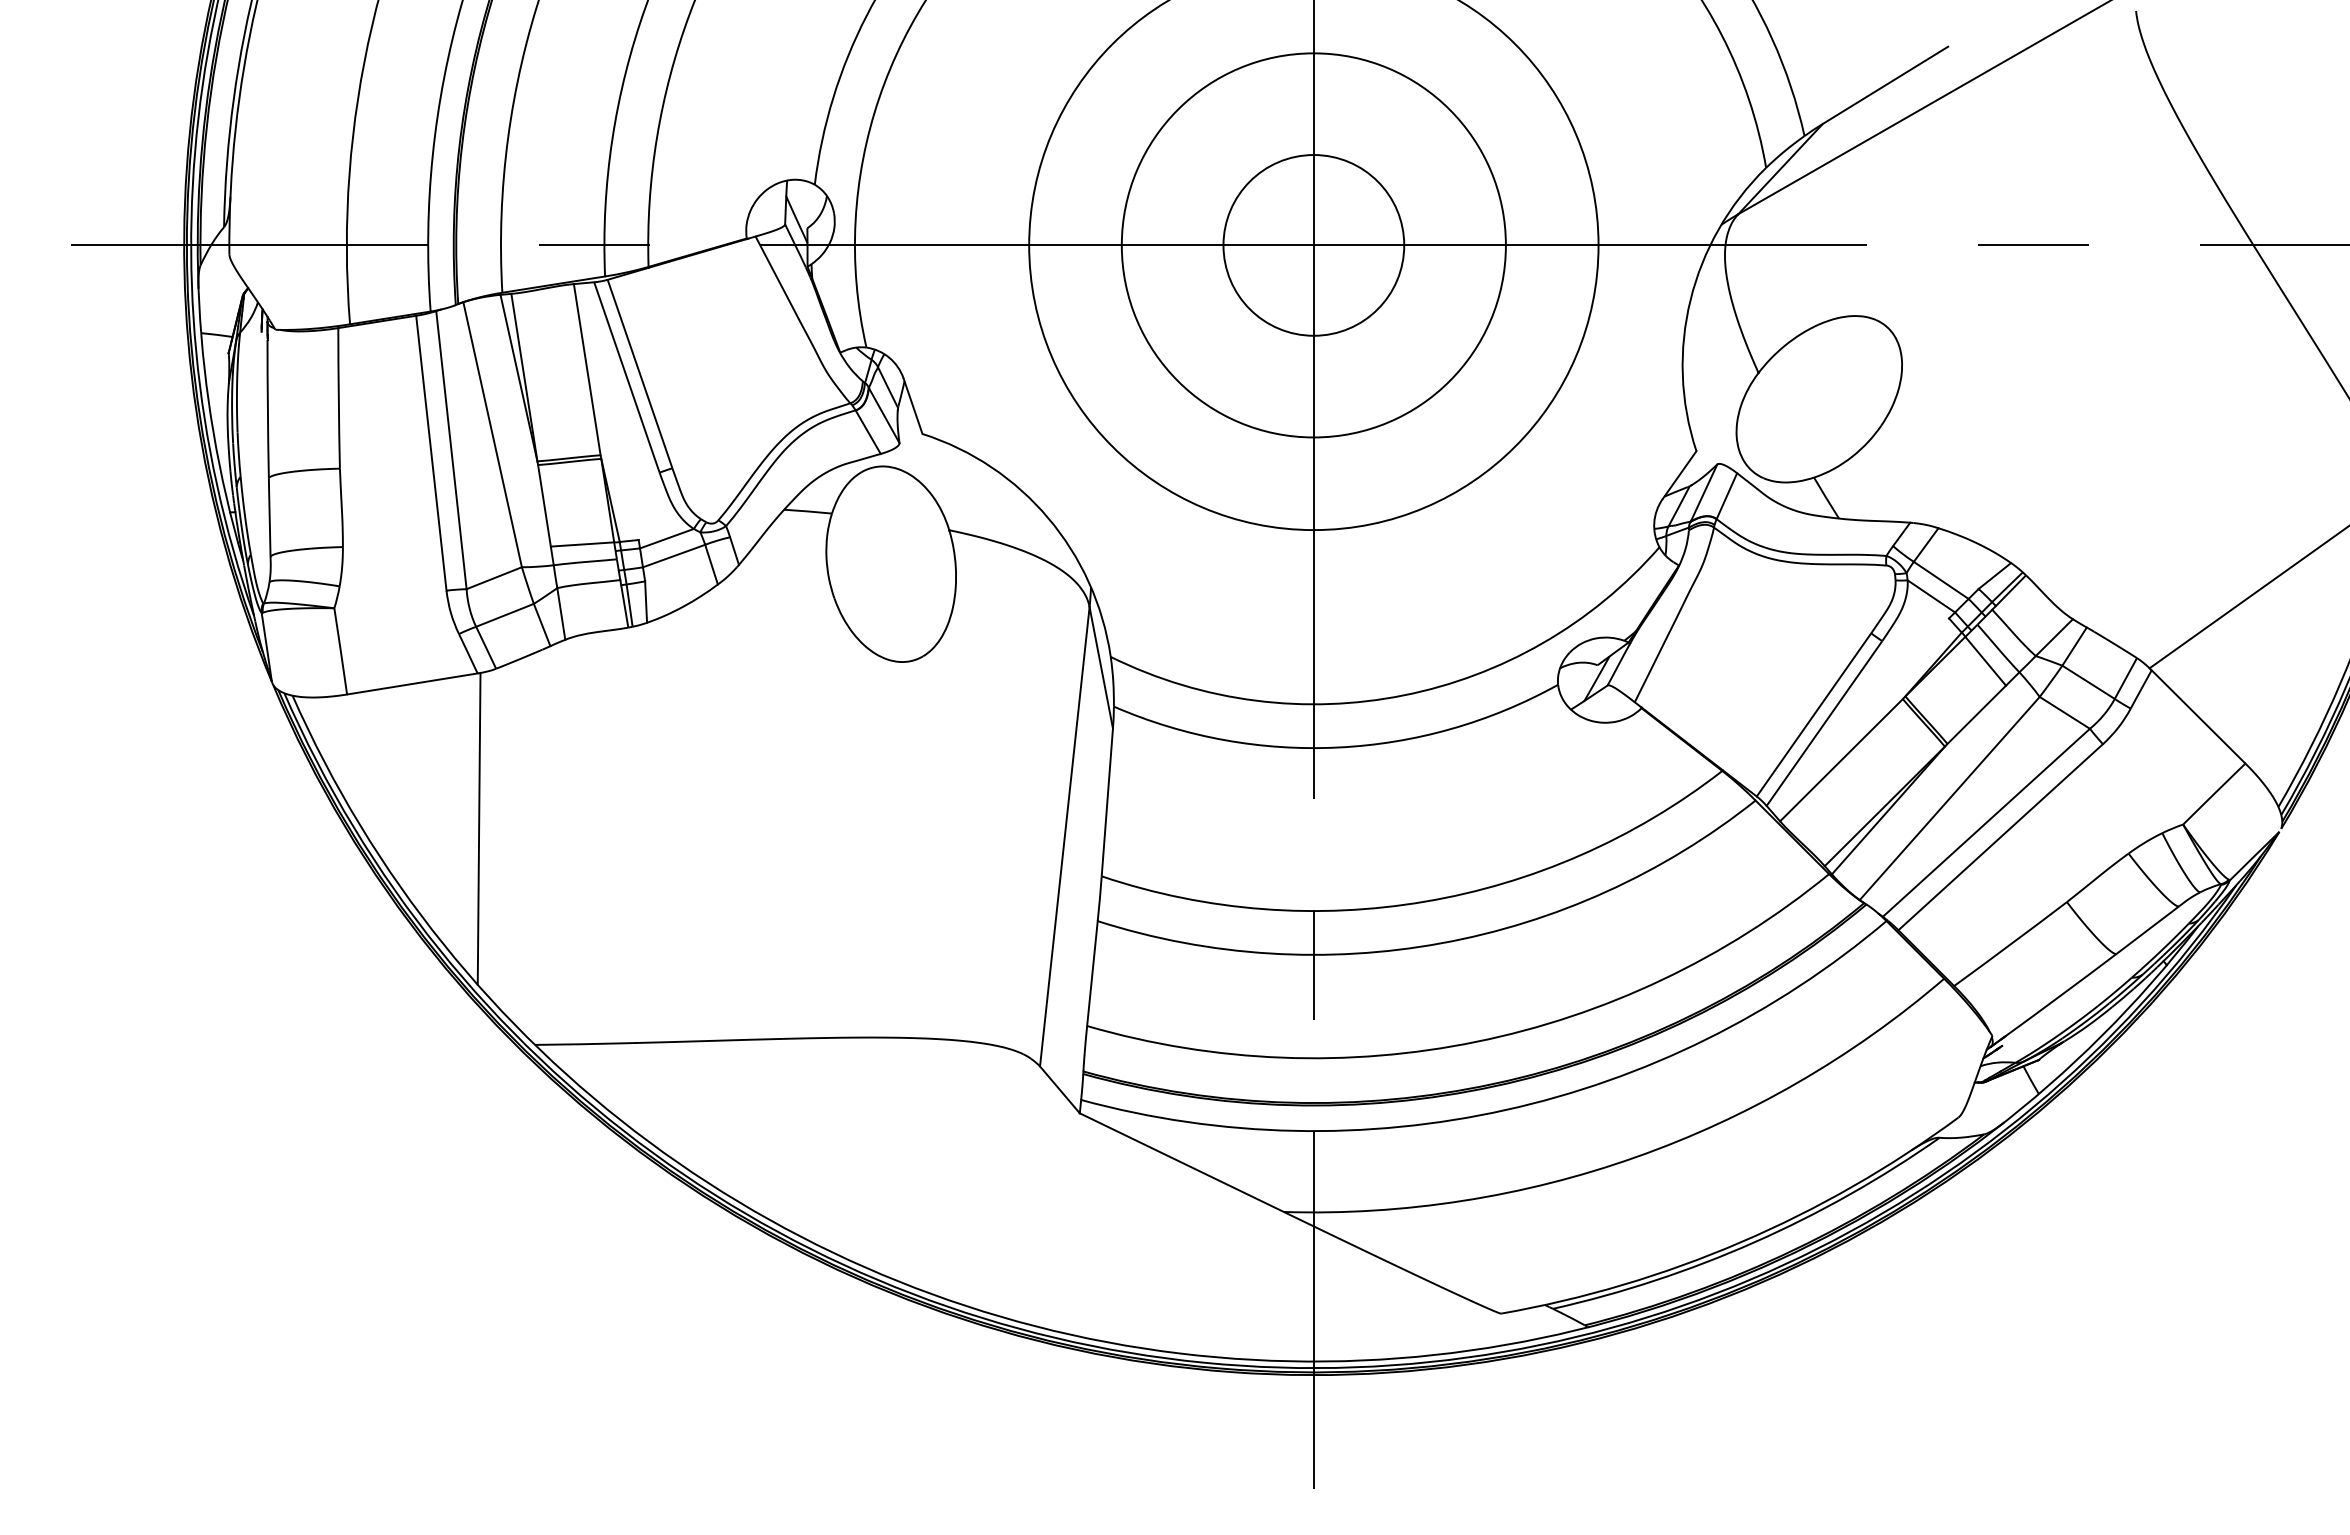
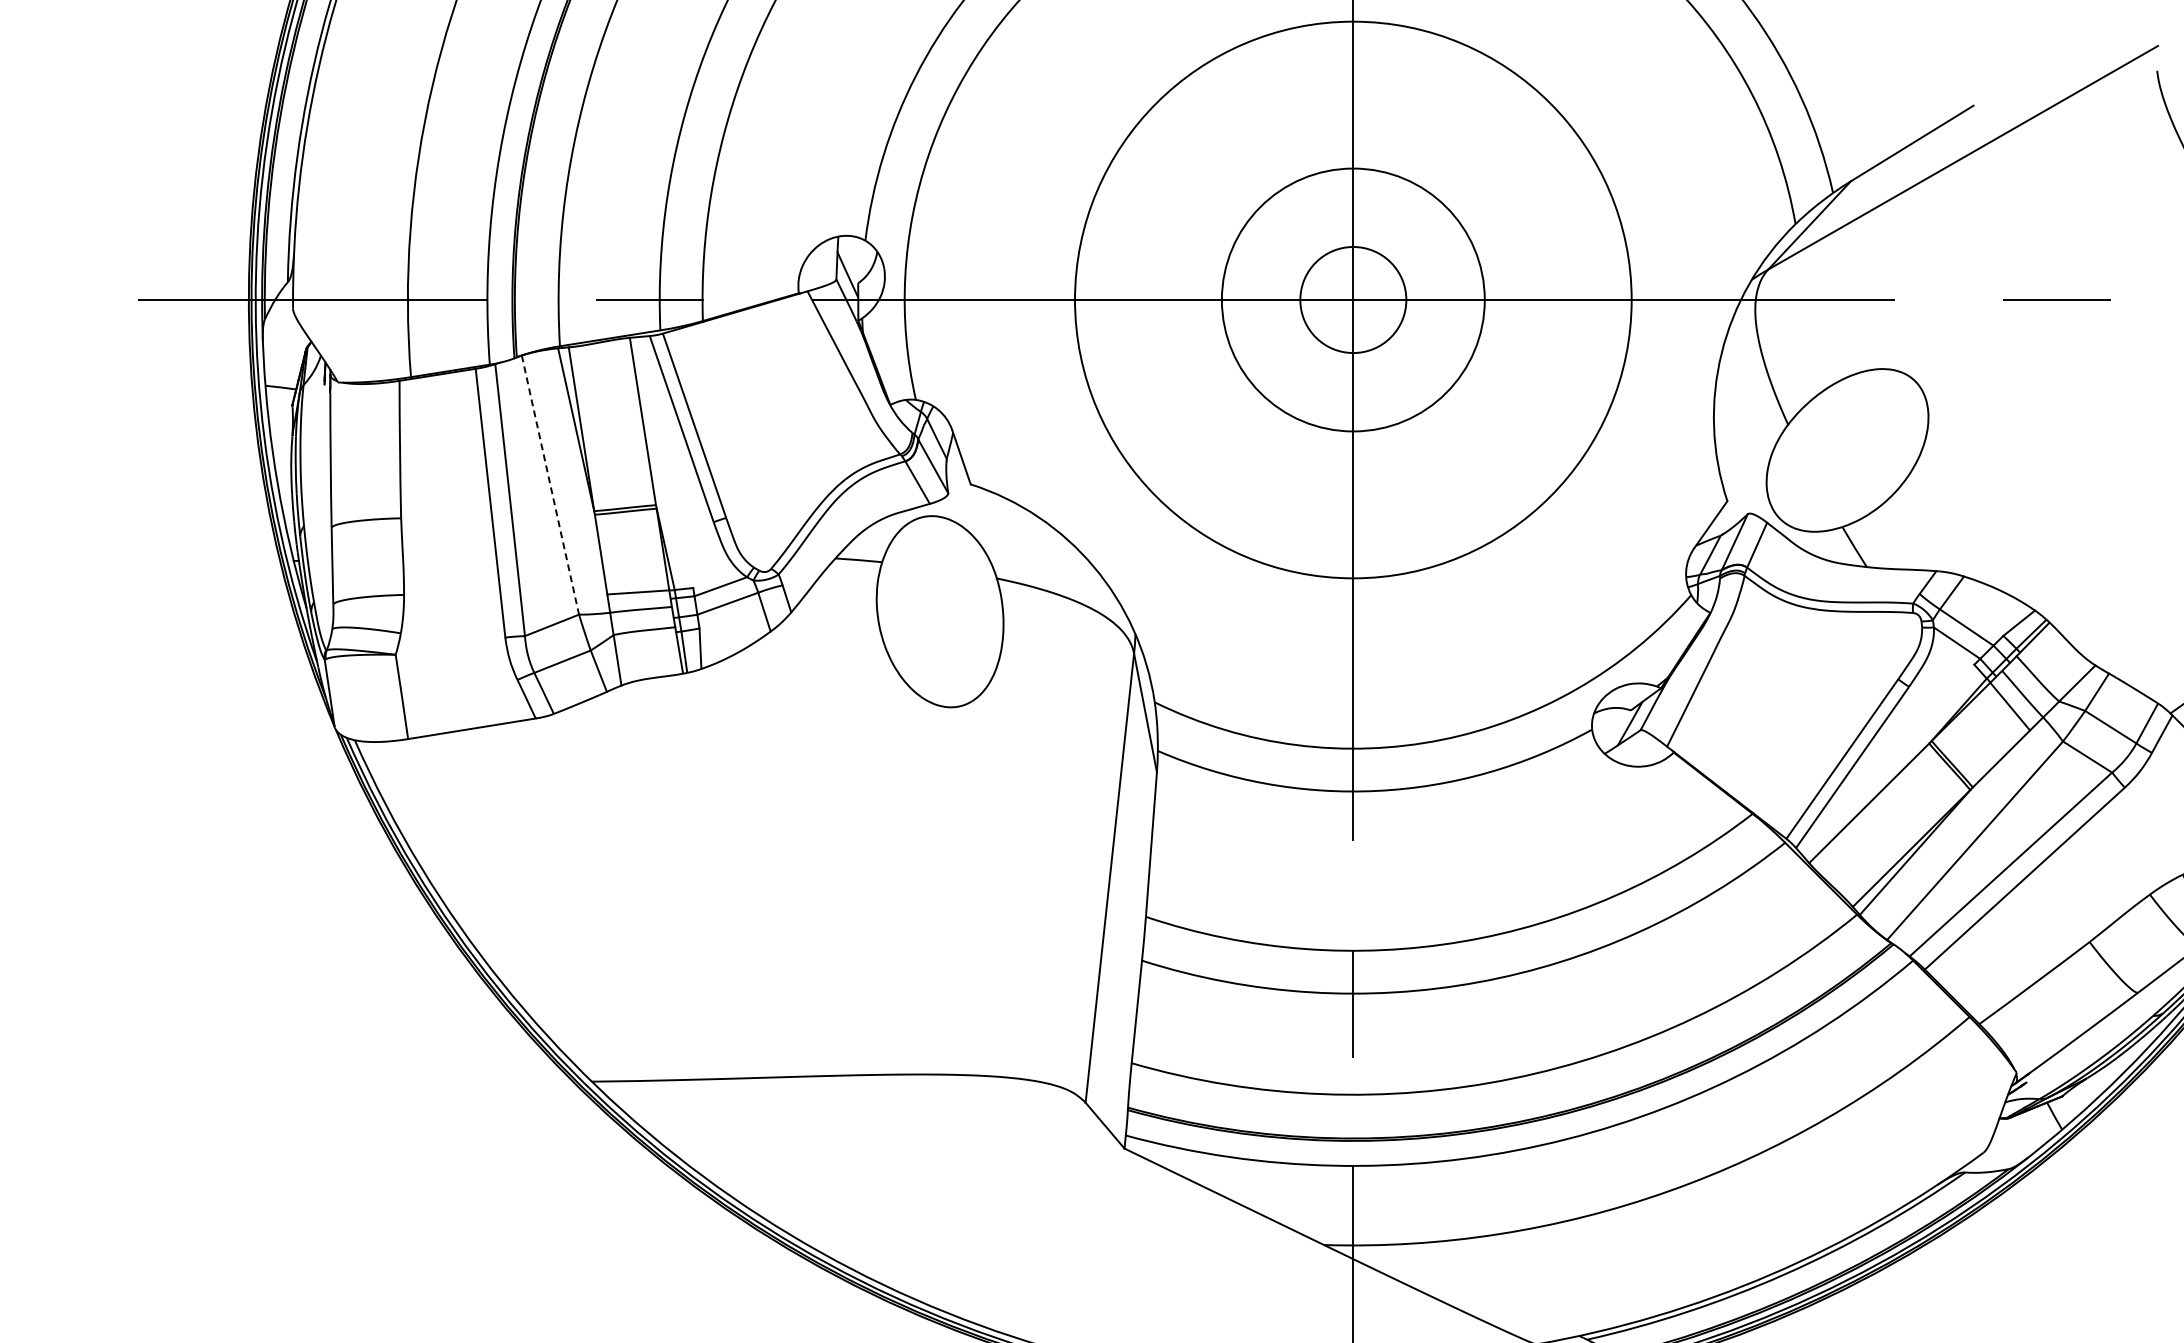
circle: (1313, 245) -> (1352, 300), size x0.6
circle: (1313, 245) -> (1352, 300), size x0.7
line: (492, 434) -> (550, 484), solid -> dashed
line: (478, 828) -> (536, 870), removed

